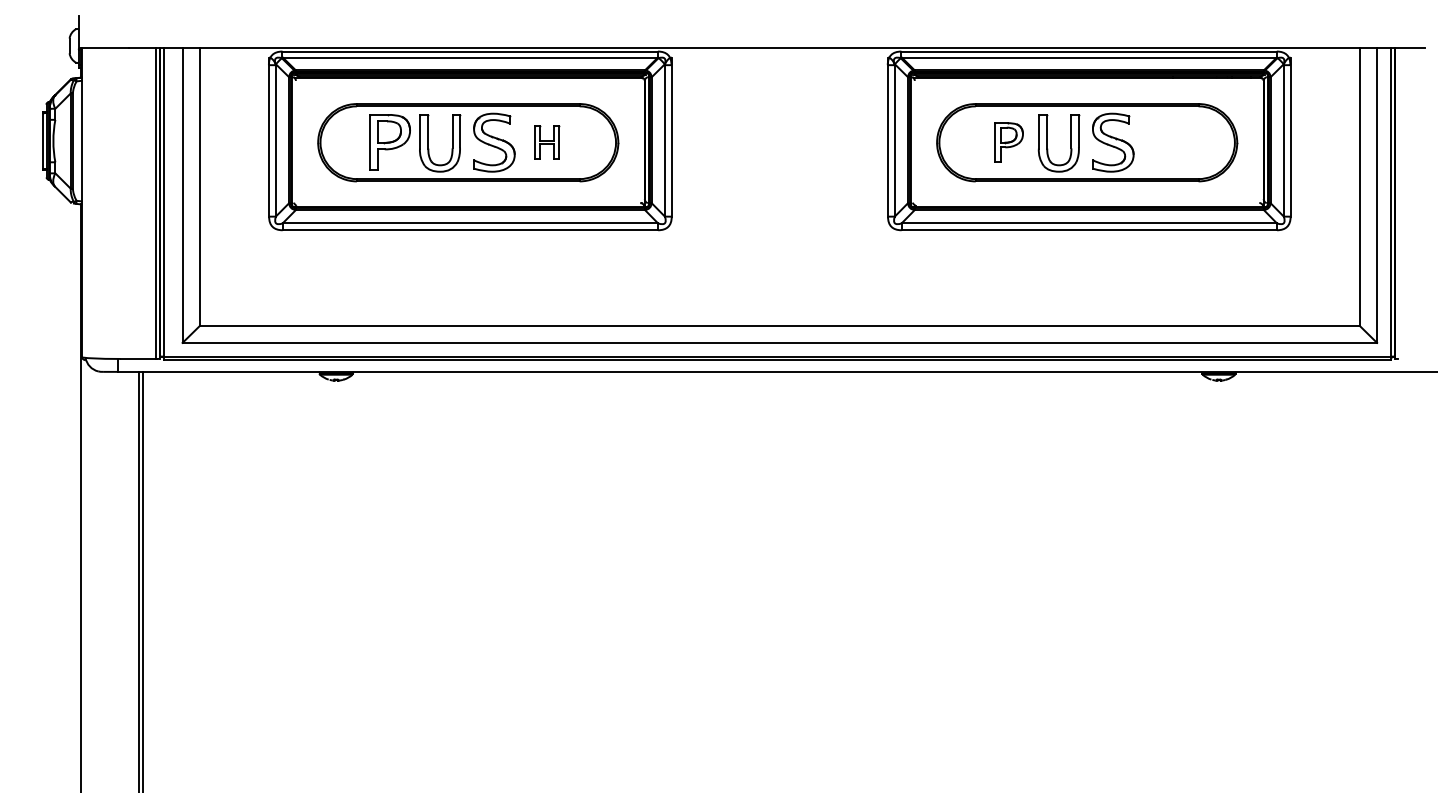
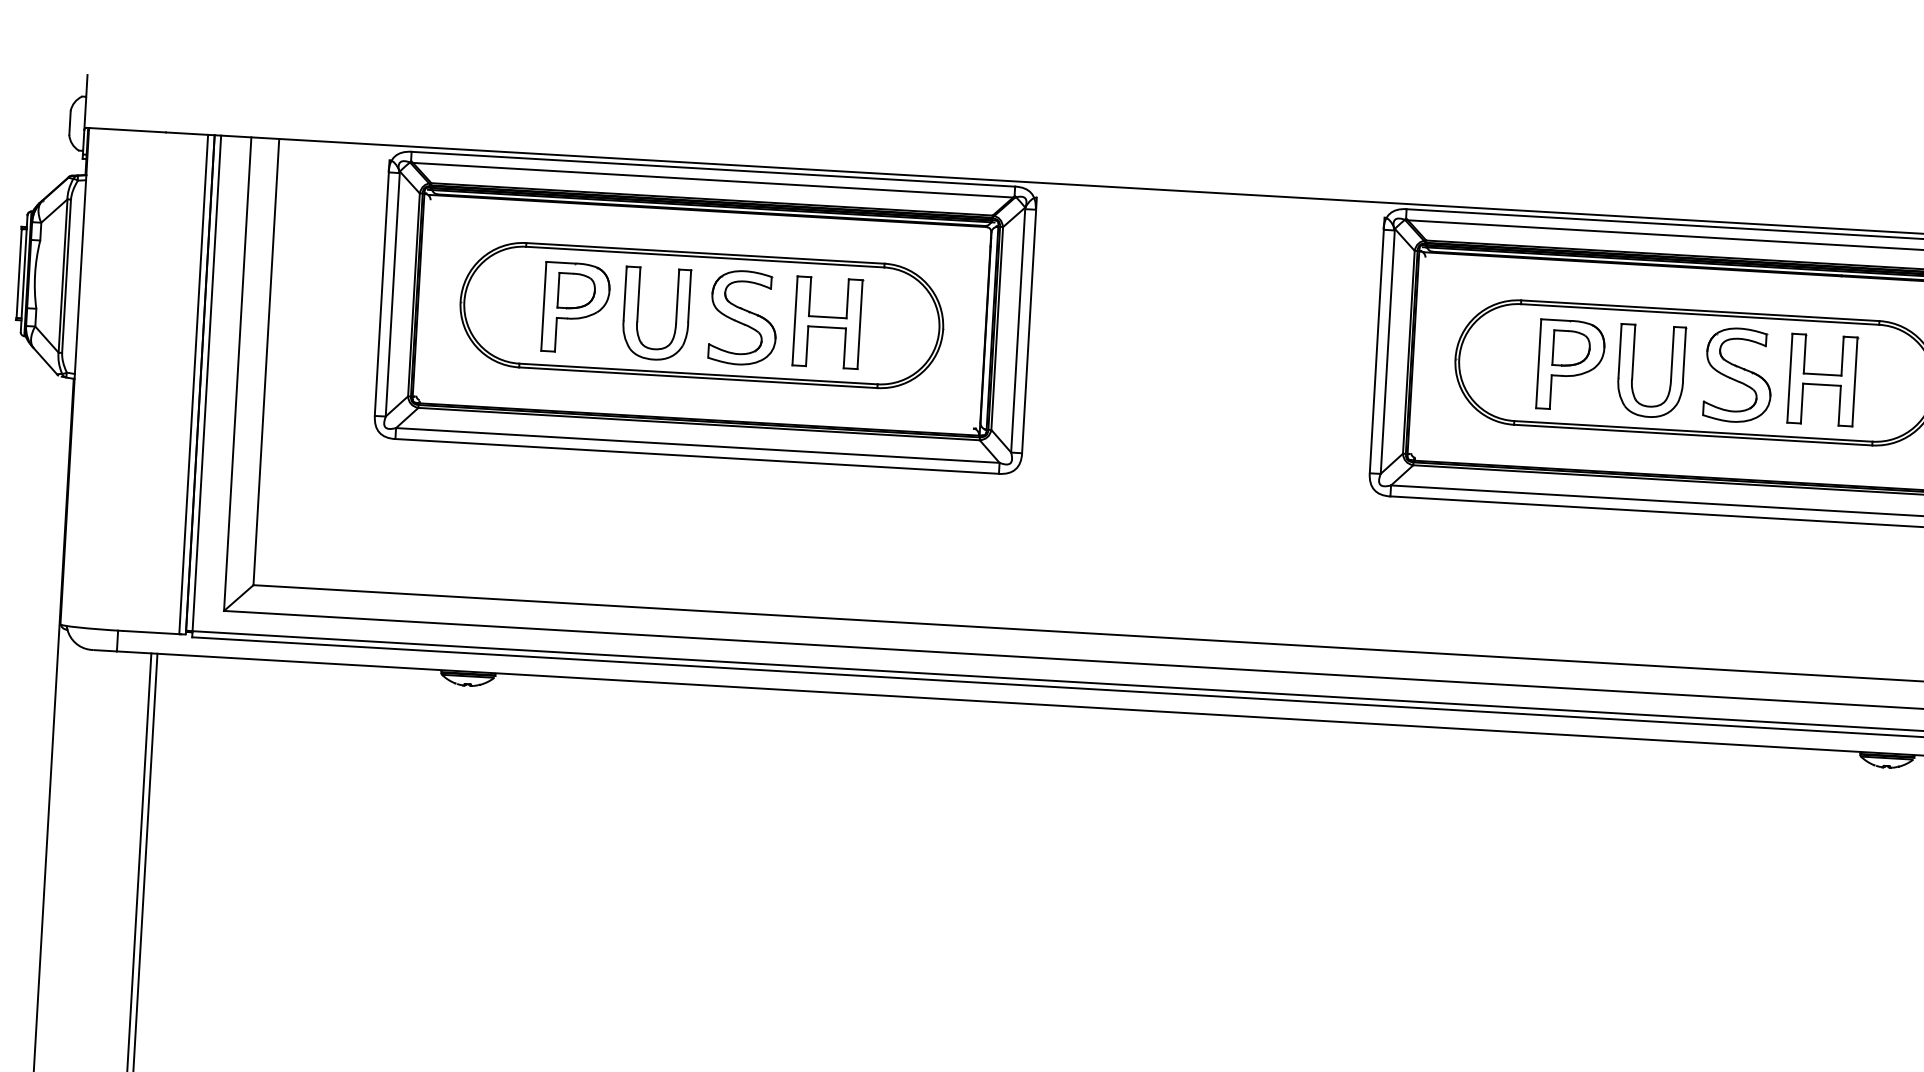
part: (546, 142) -> (827, 322), size x1.67
part: (1008, 142) -> (1570, 365), size x1.43
part: (1165, 142) -> (1822, 379), added

